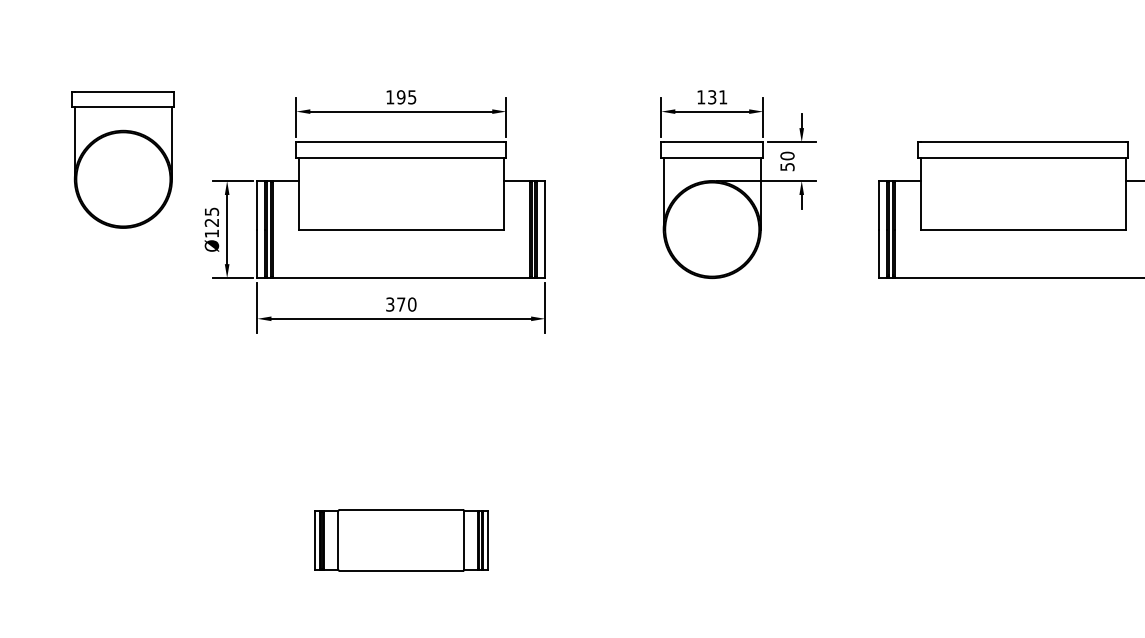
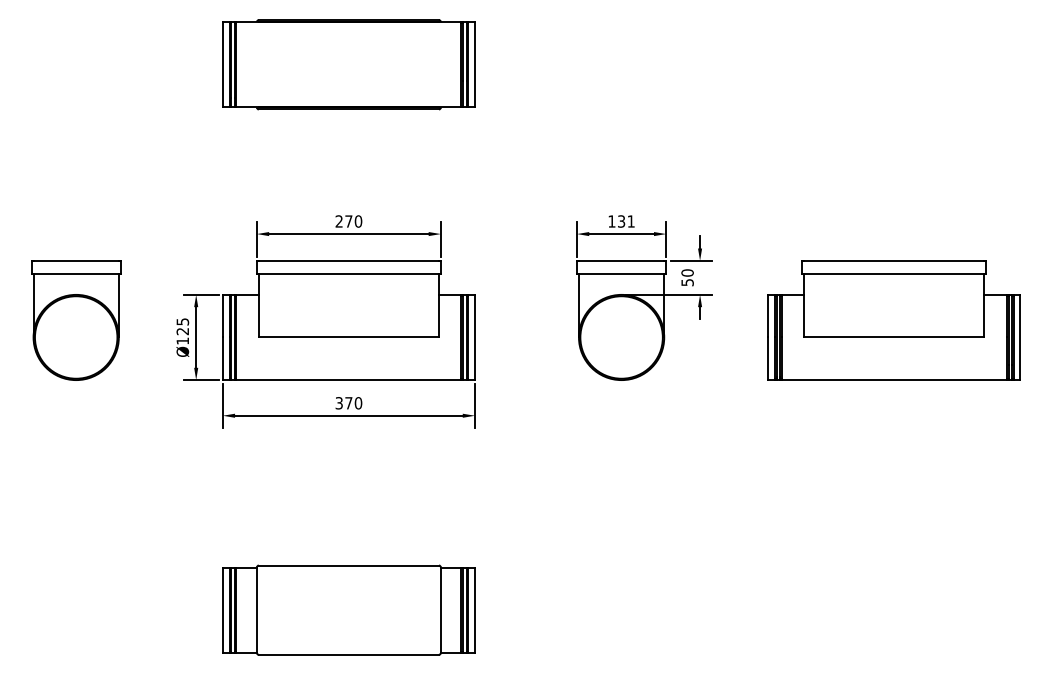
text: (400, 97) -> (348, 221), 195 -> 270
part: (123, 160) -> (76, 320), moved
part: (400, 539) -> (348, 609), size x1.67

